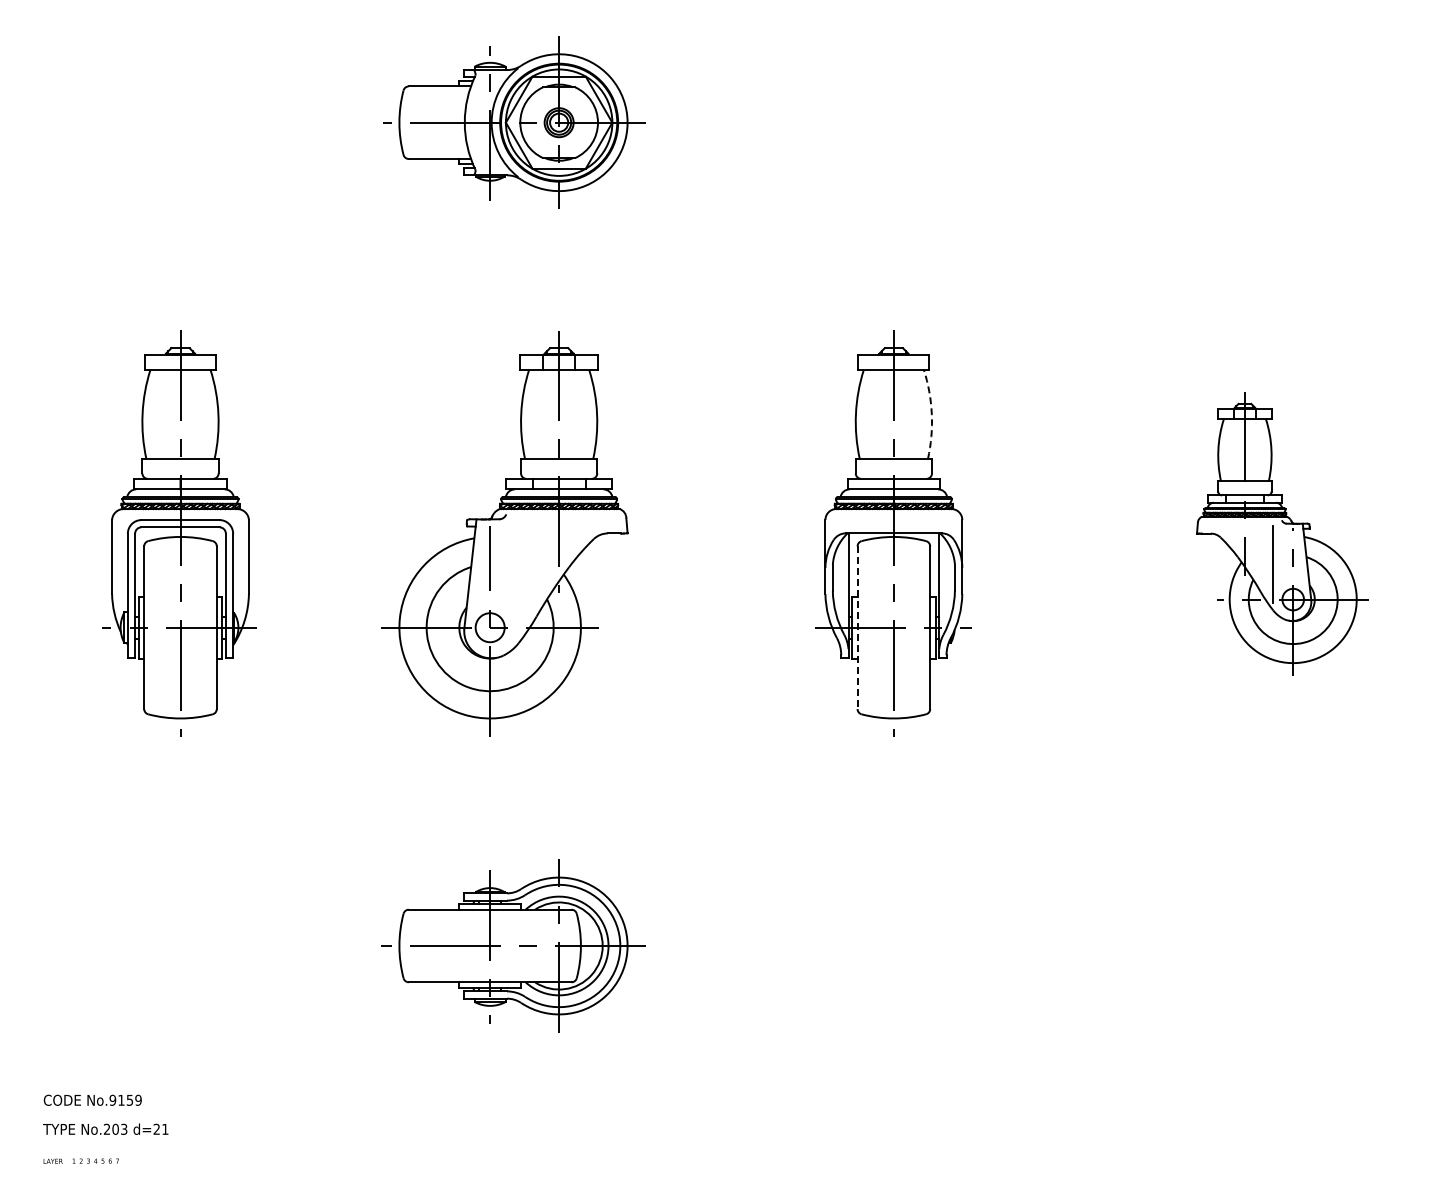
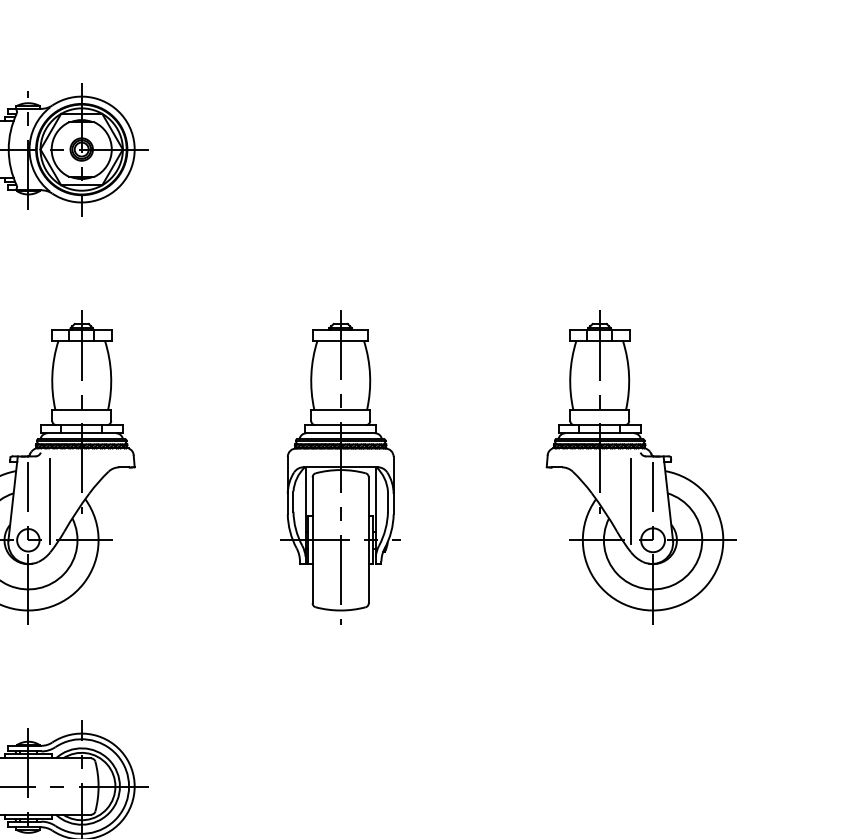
arc: (931, 414) -> (369, 375), dashed -> solid
part: (1282, 533) -> (641, 467), size x1.43
line: (518, 577) -> (50, 501), added
line: (857, 628) -> (312, 540), dashed -> solid

